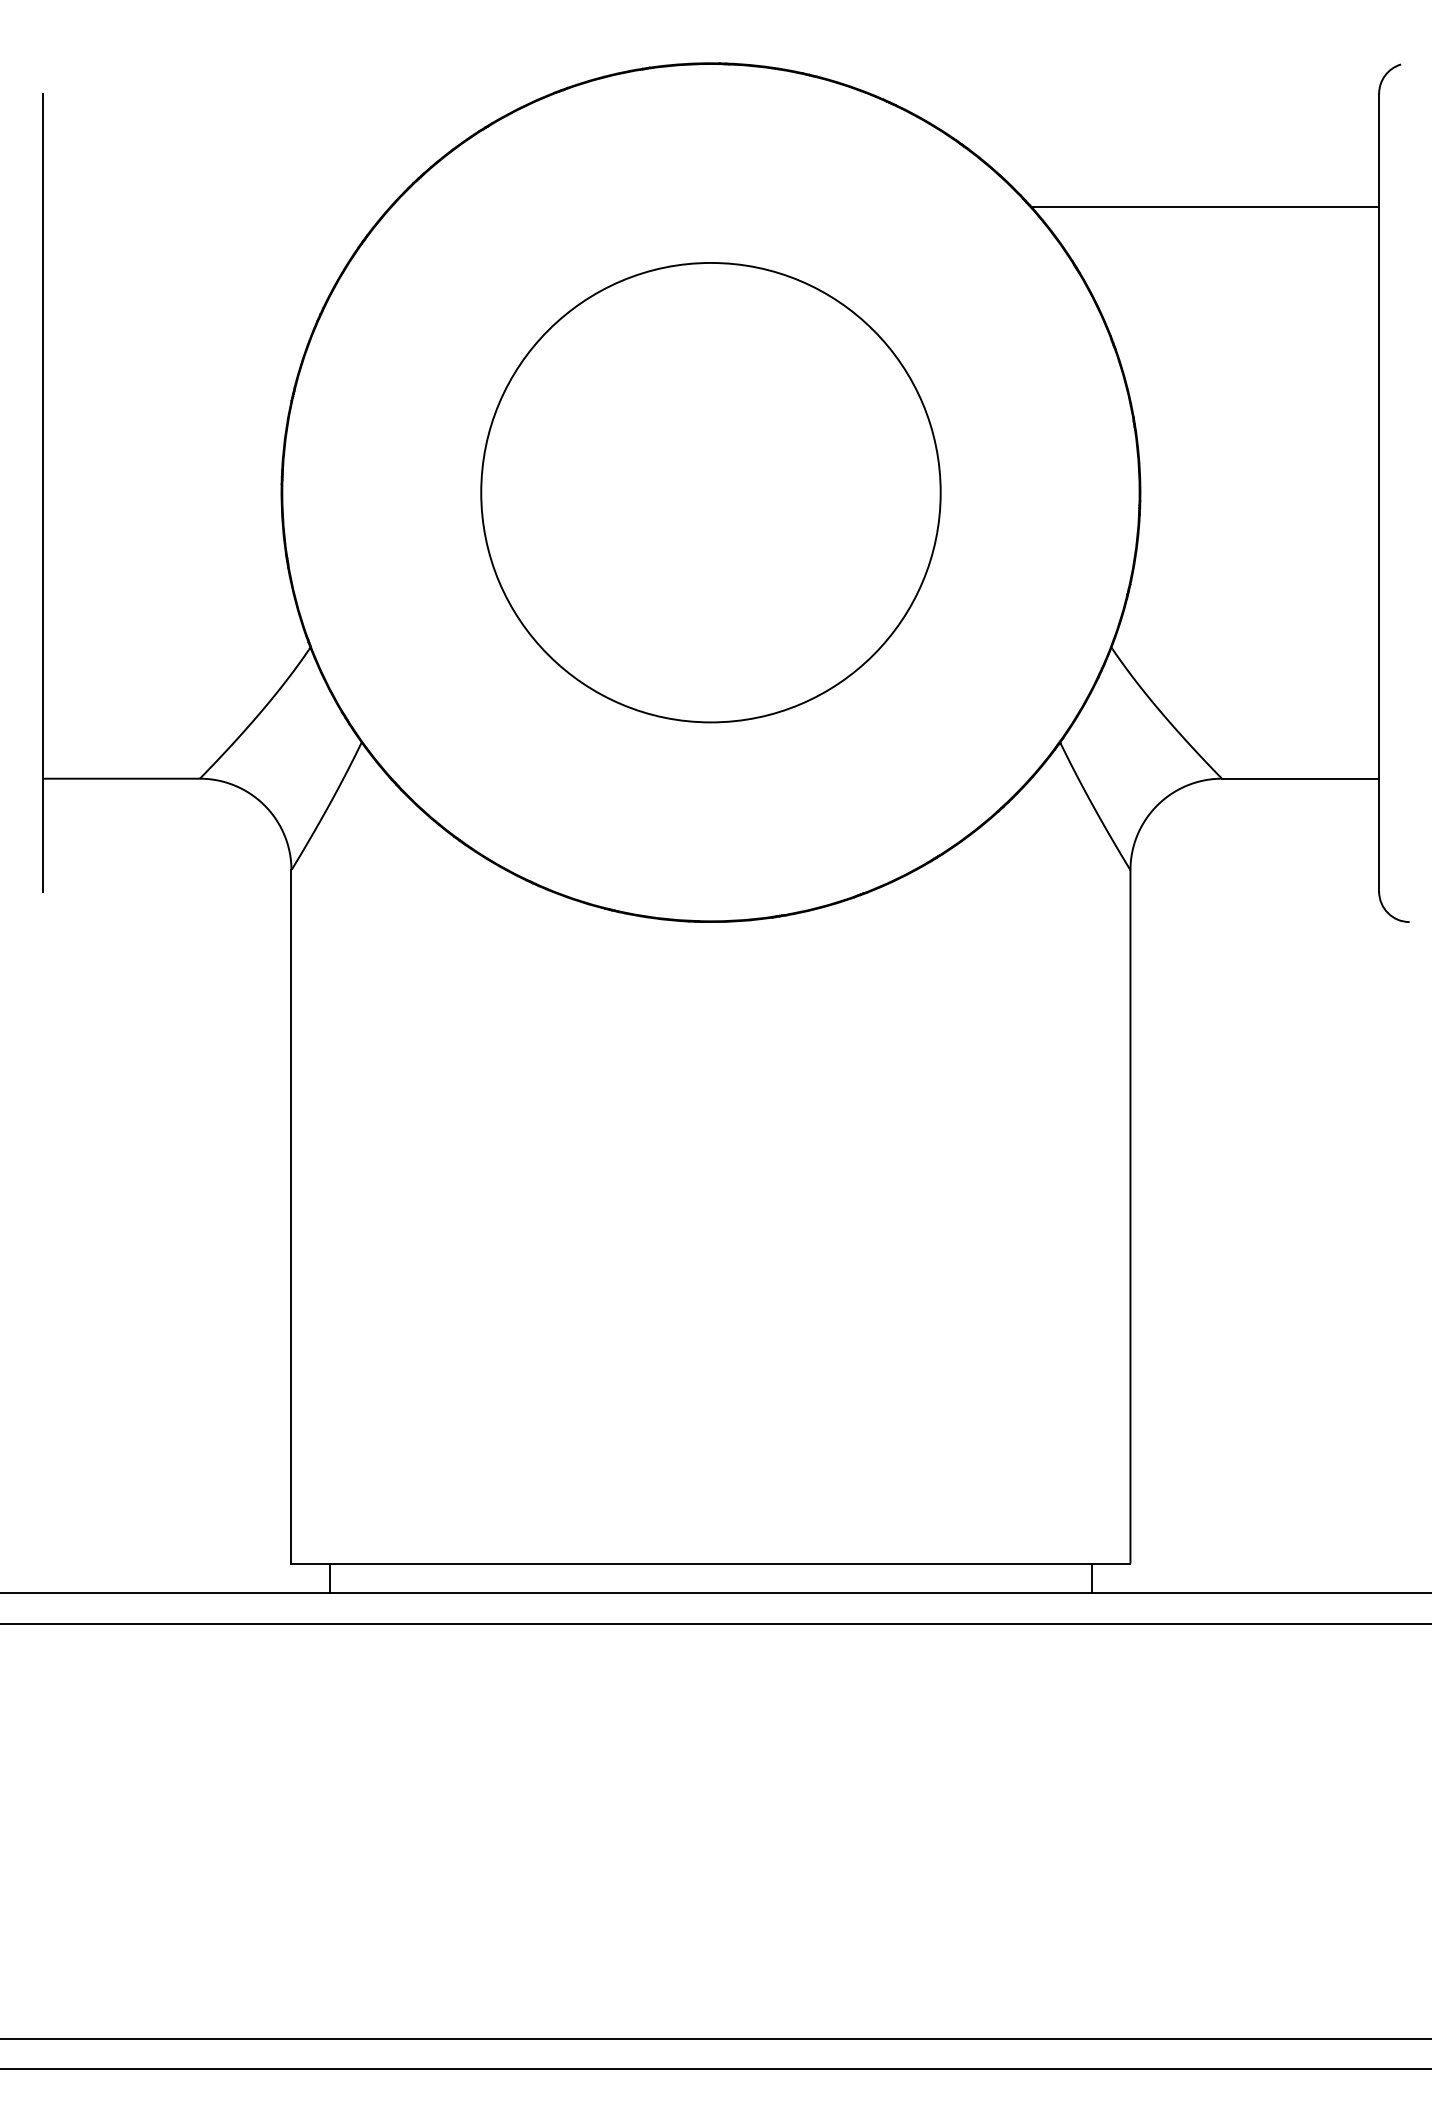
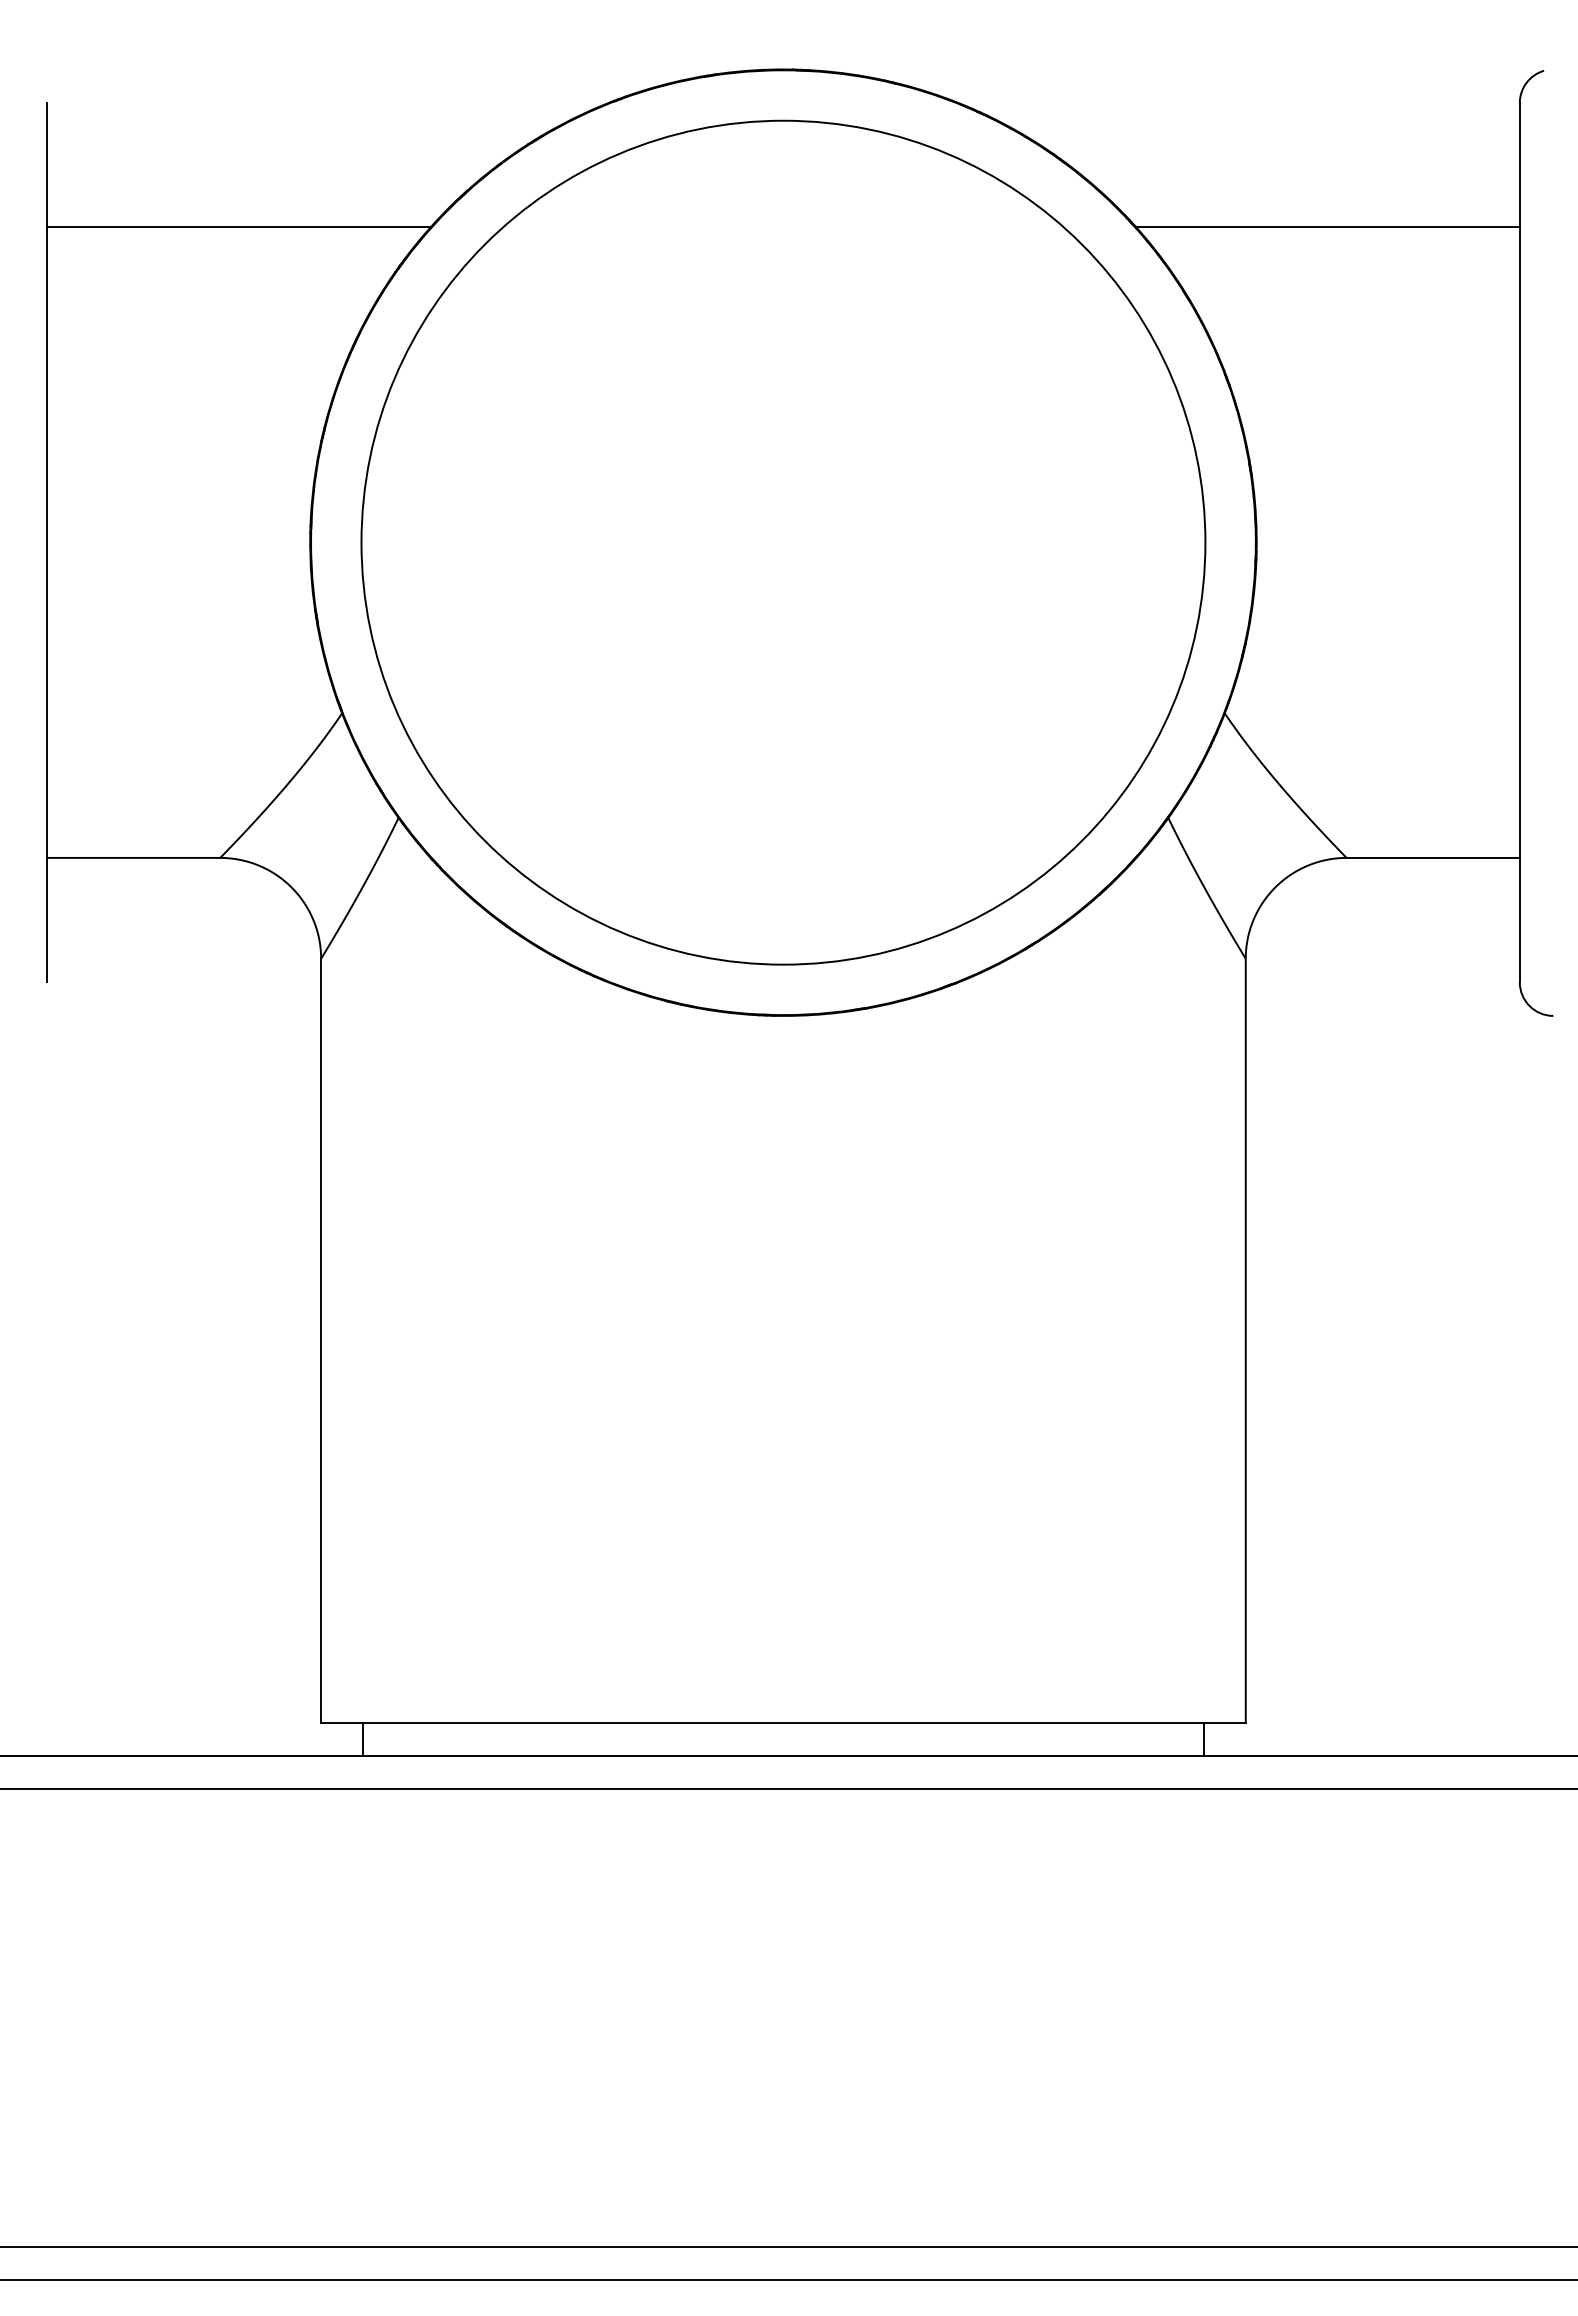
line: (216, 206) -> (238, 227), added
circle: (711, 492) -> (783, 542), size x1.67

